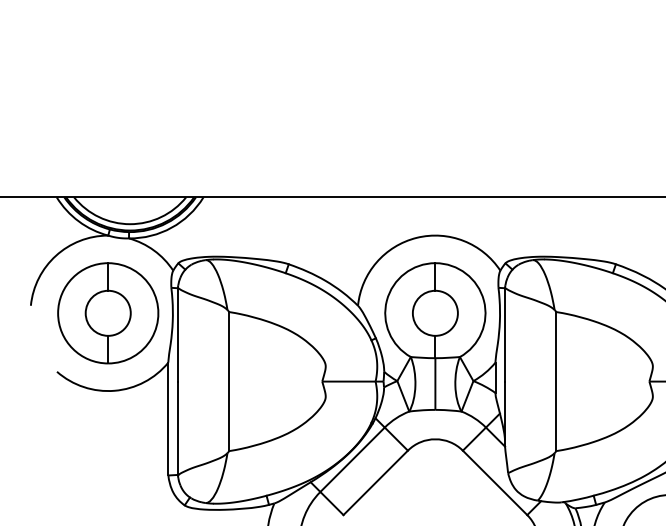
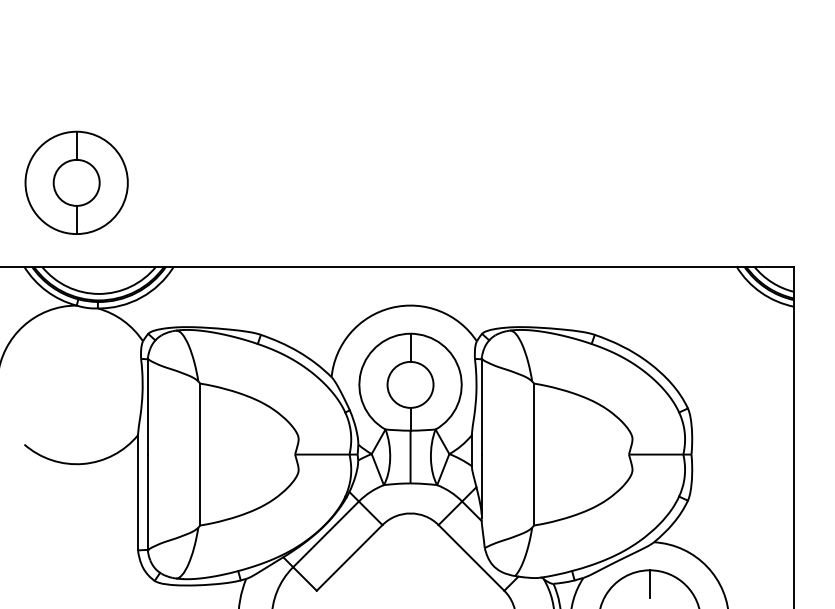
part: (108, 312) -> (76, 182), moved

